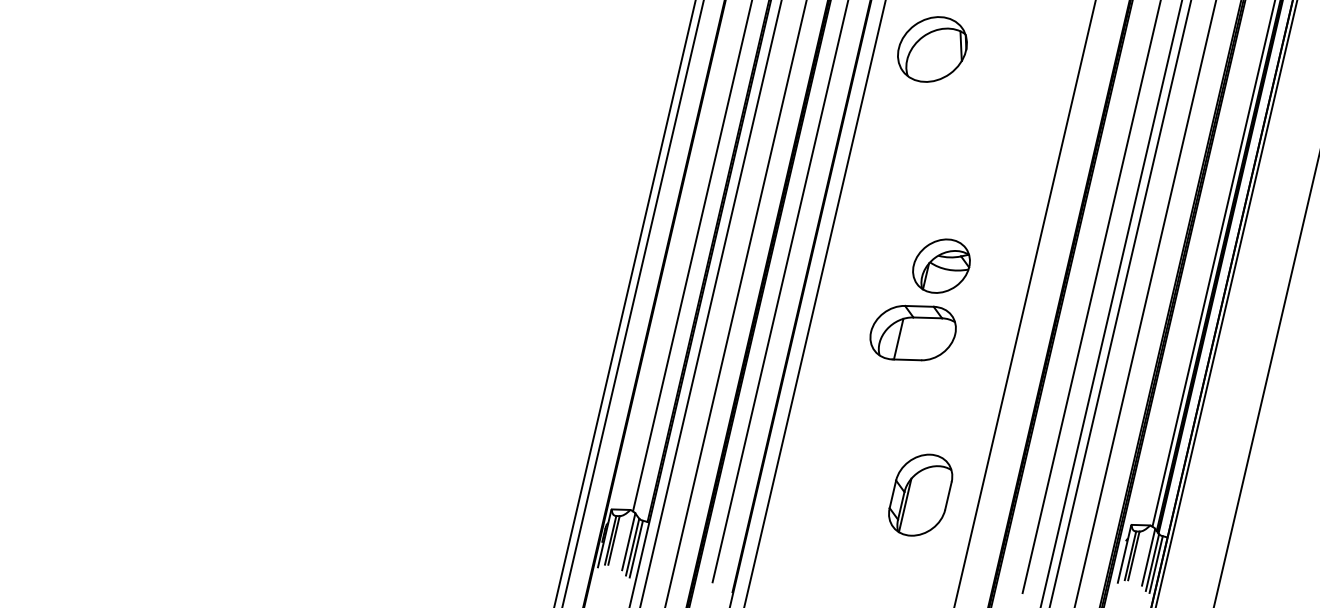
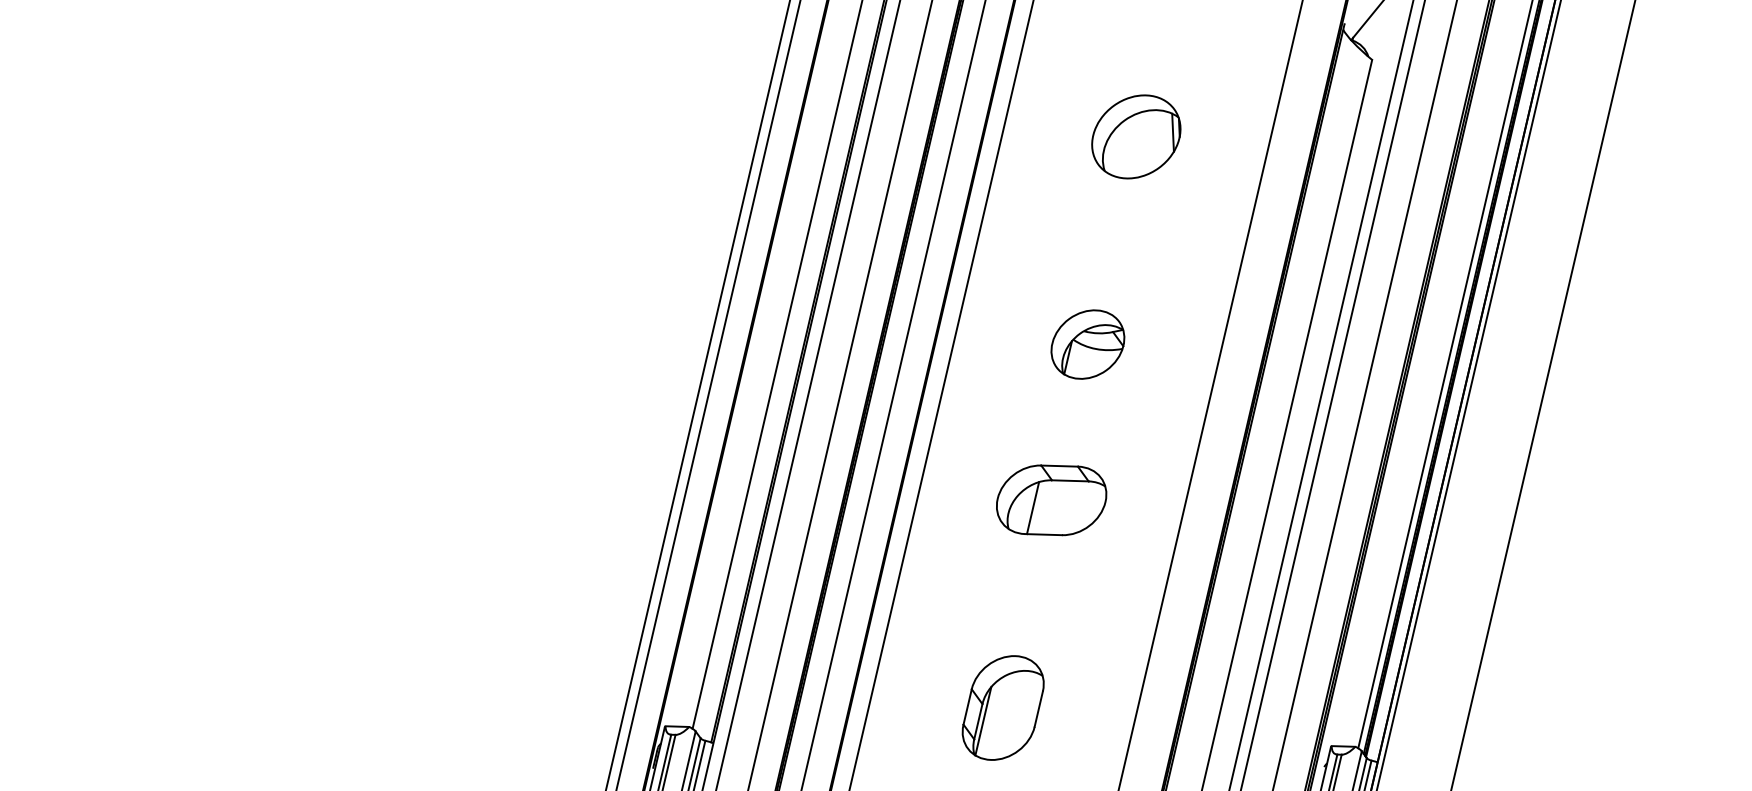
part: (932, 49) -> (1136, 136), moved
part: (941, 266) -> (1087, 344), moved
part: (920, 494) -> (1002, 707), moved

